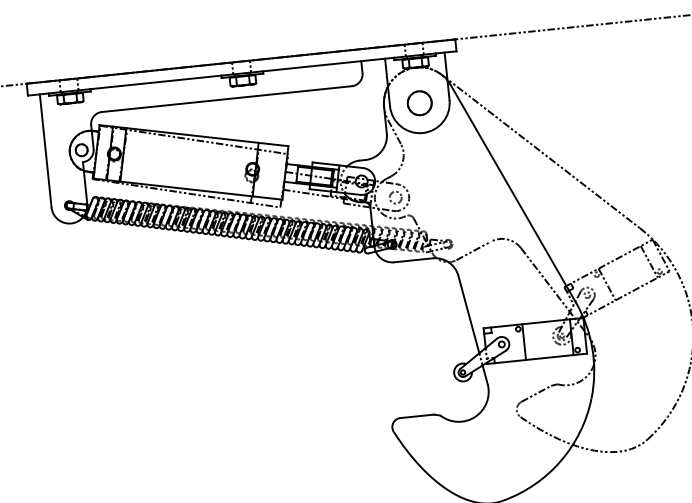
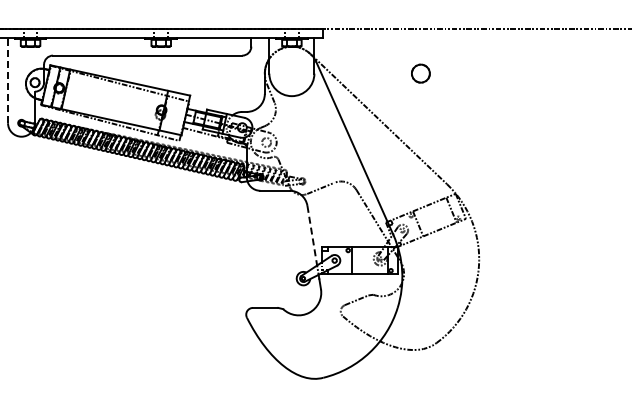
circle: (419, 103) -> (420, 73), moved
line: (46, 150) -> (8, 80), solid -> dashed
line: (469, 315) -> (312, 236), solid -> dashed

